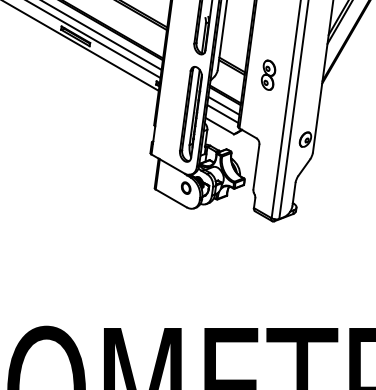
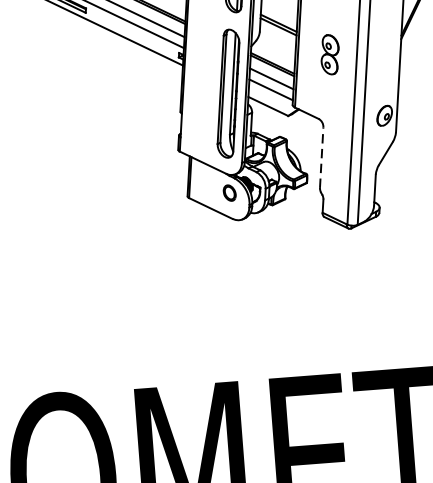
part: (268, 74) -> (330, 53), moved
line: (256, 167) -> (321, 158), solid -> dashed

